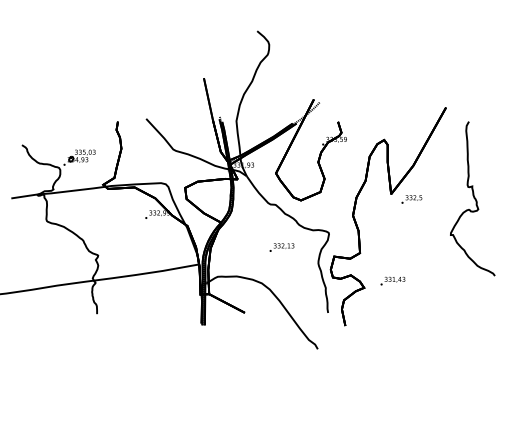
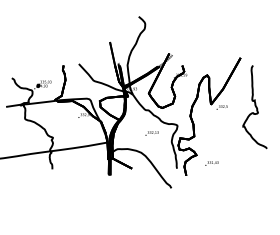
text: (392, 281) -> (211, 163), moved

